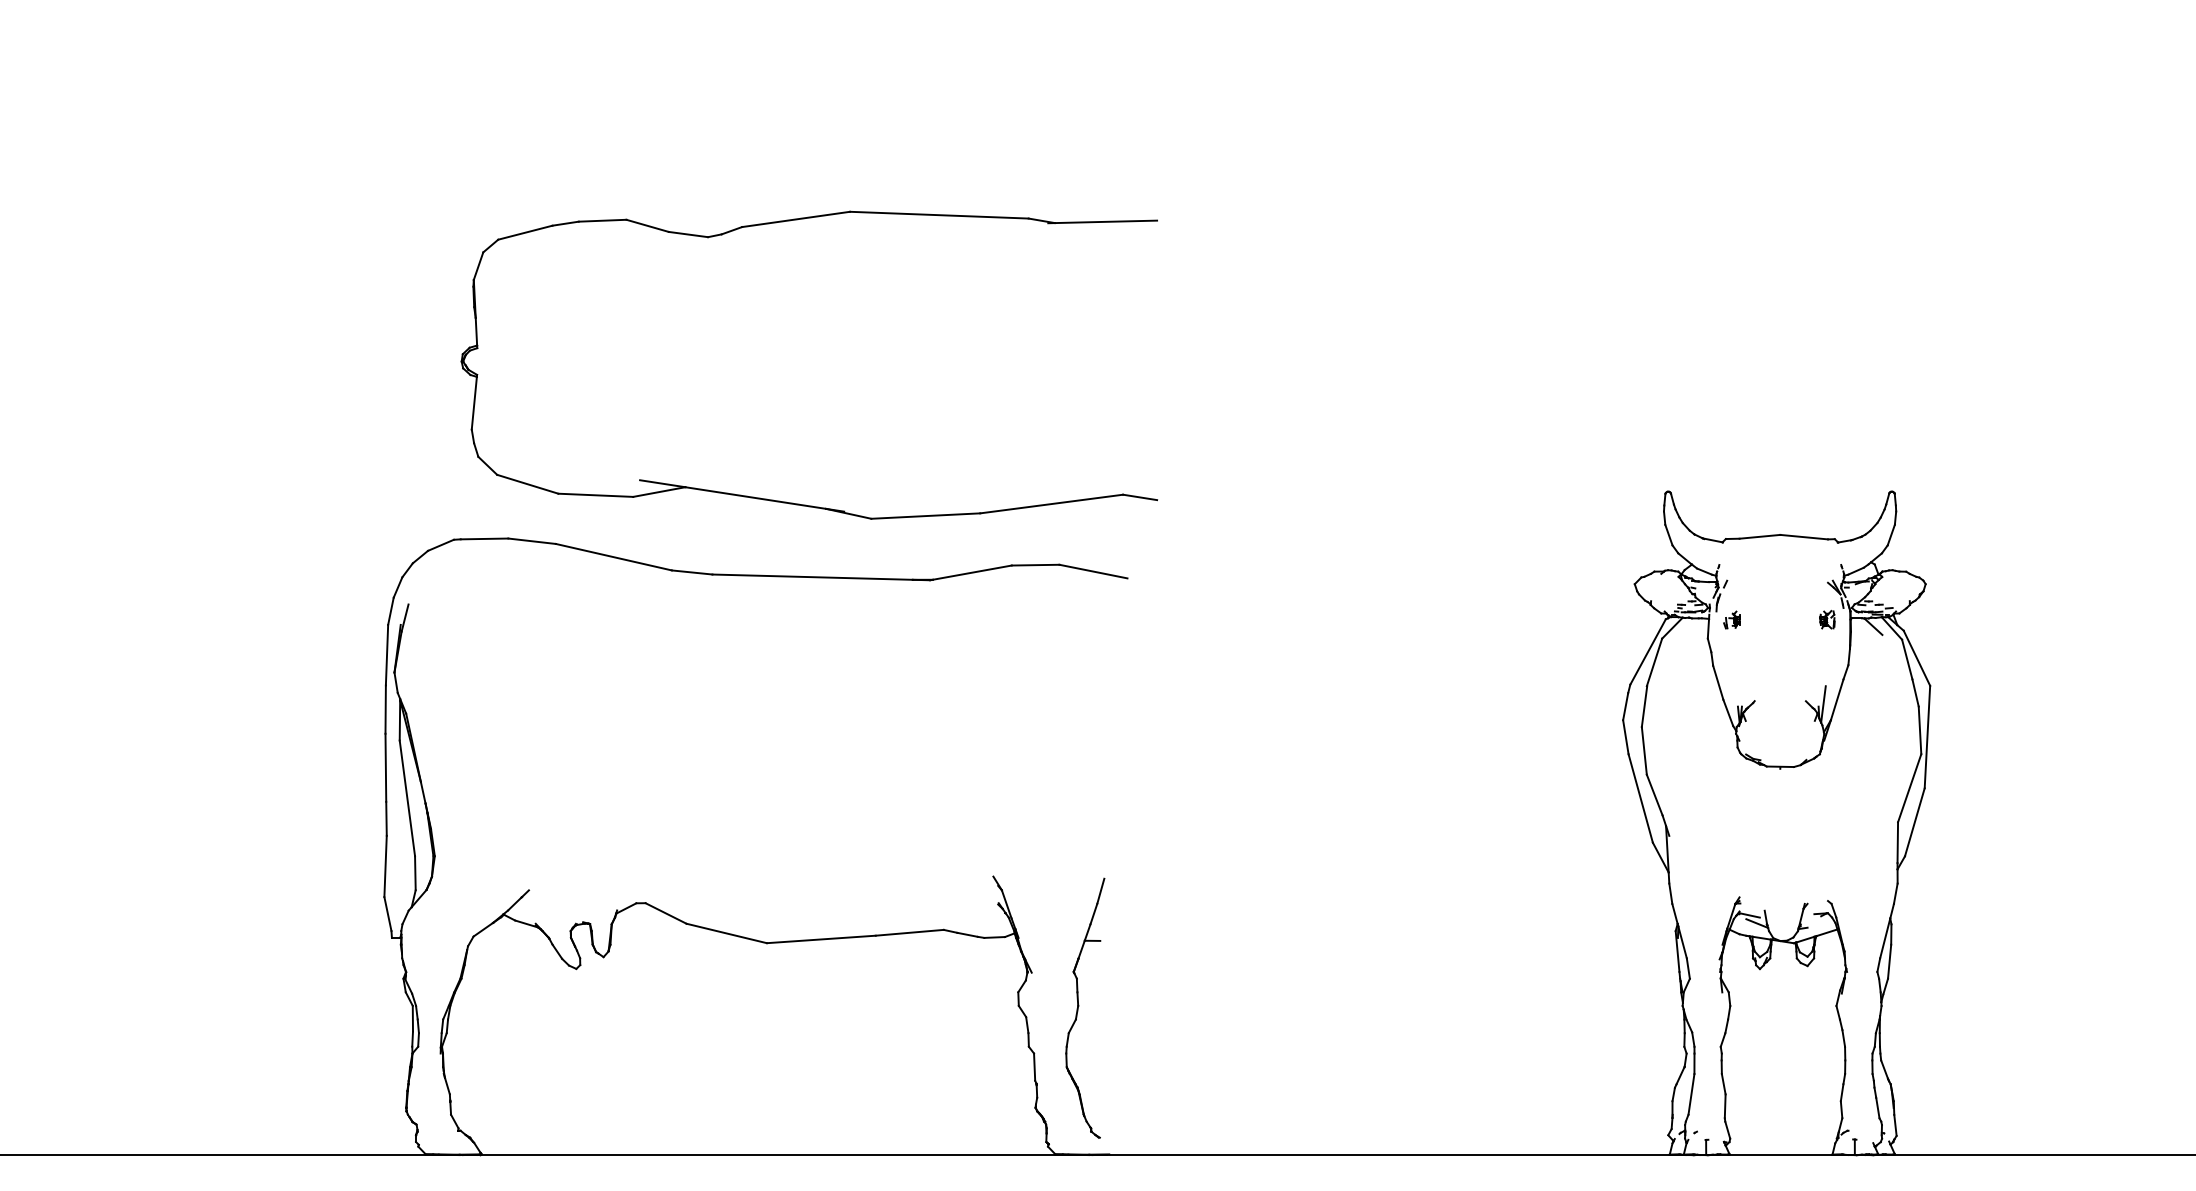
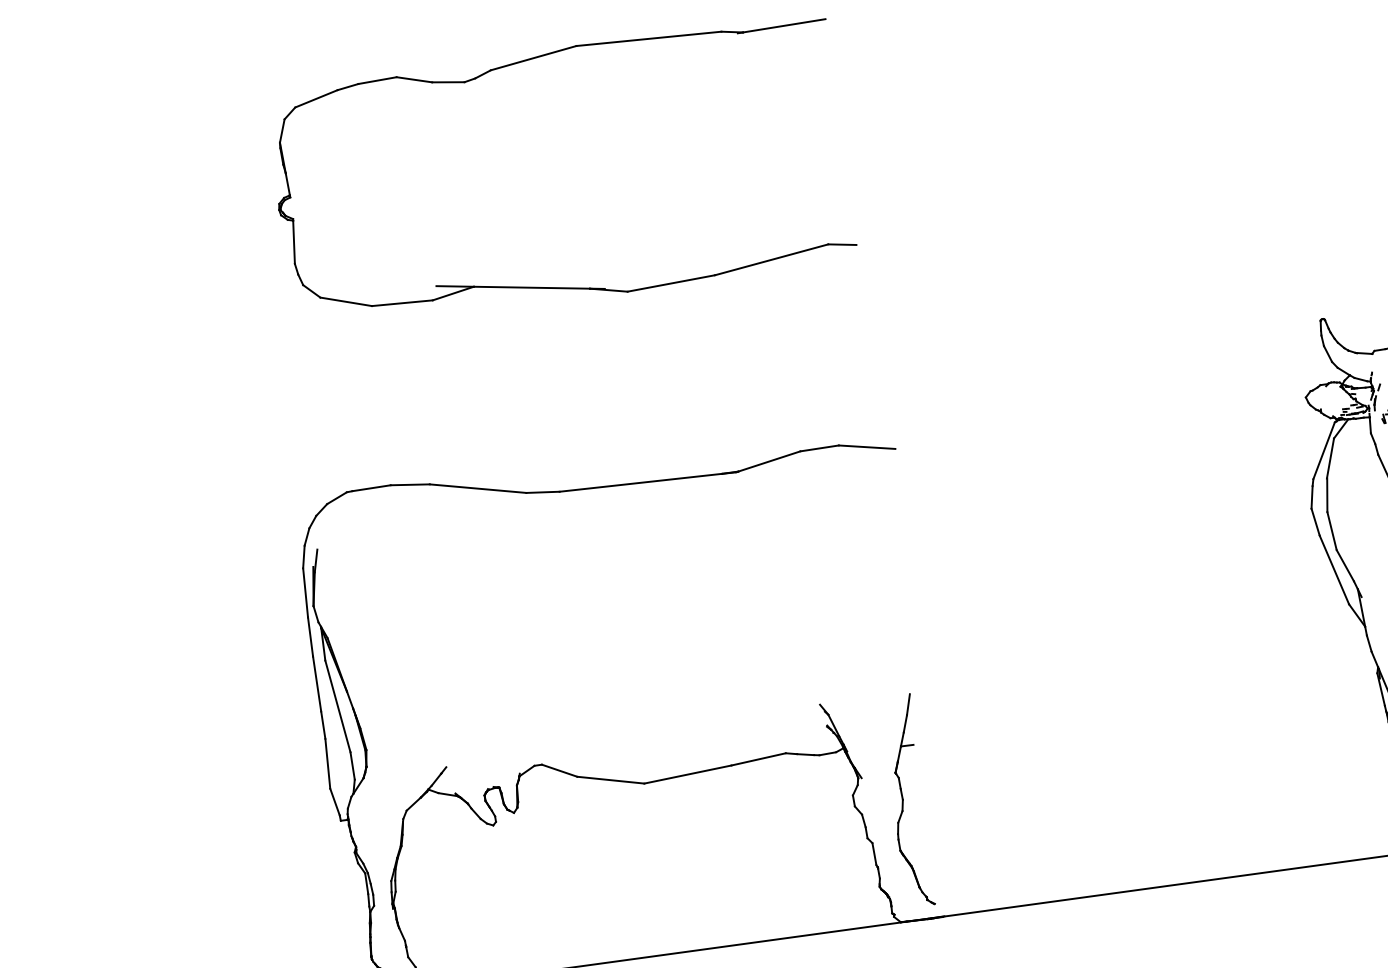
part: (786, 501) -> (557, 287), moved

